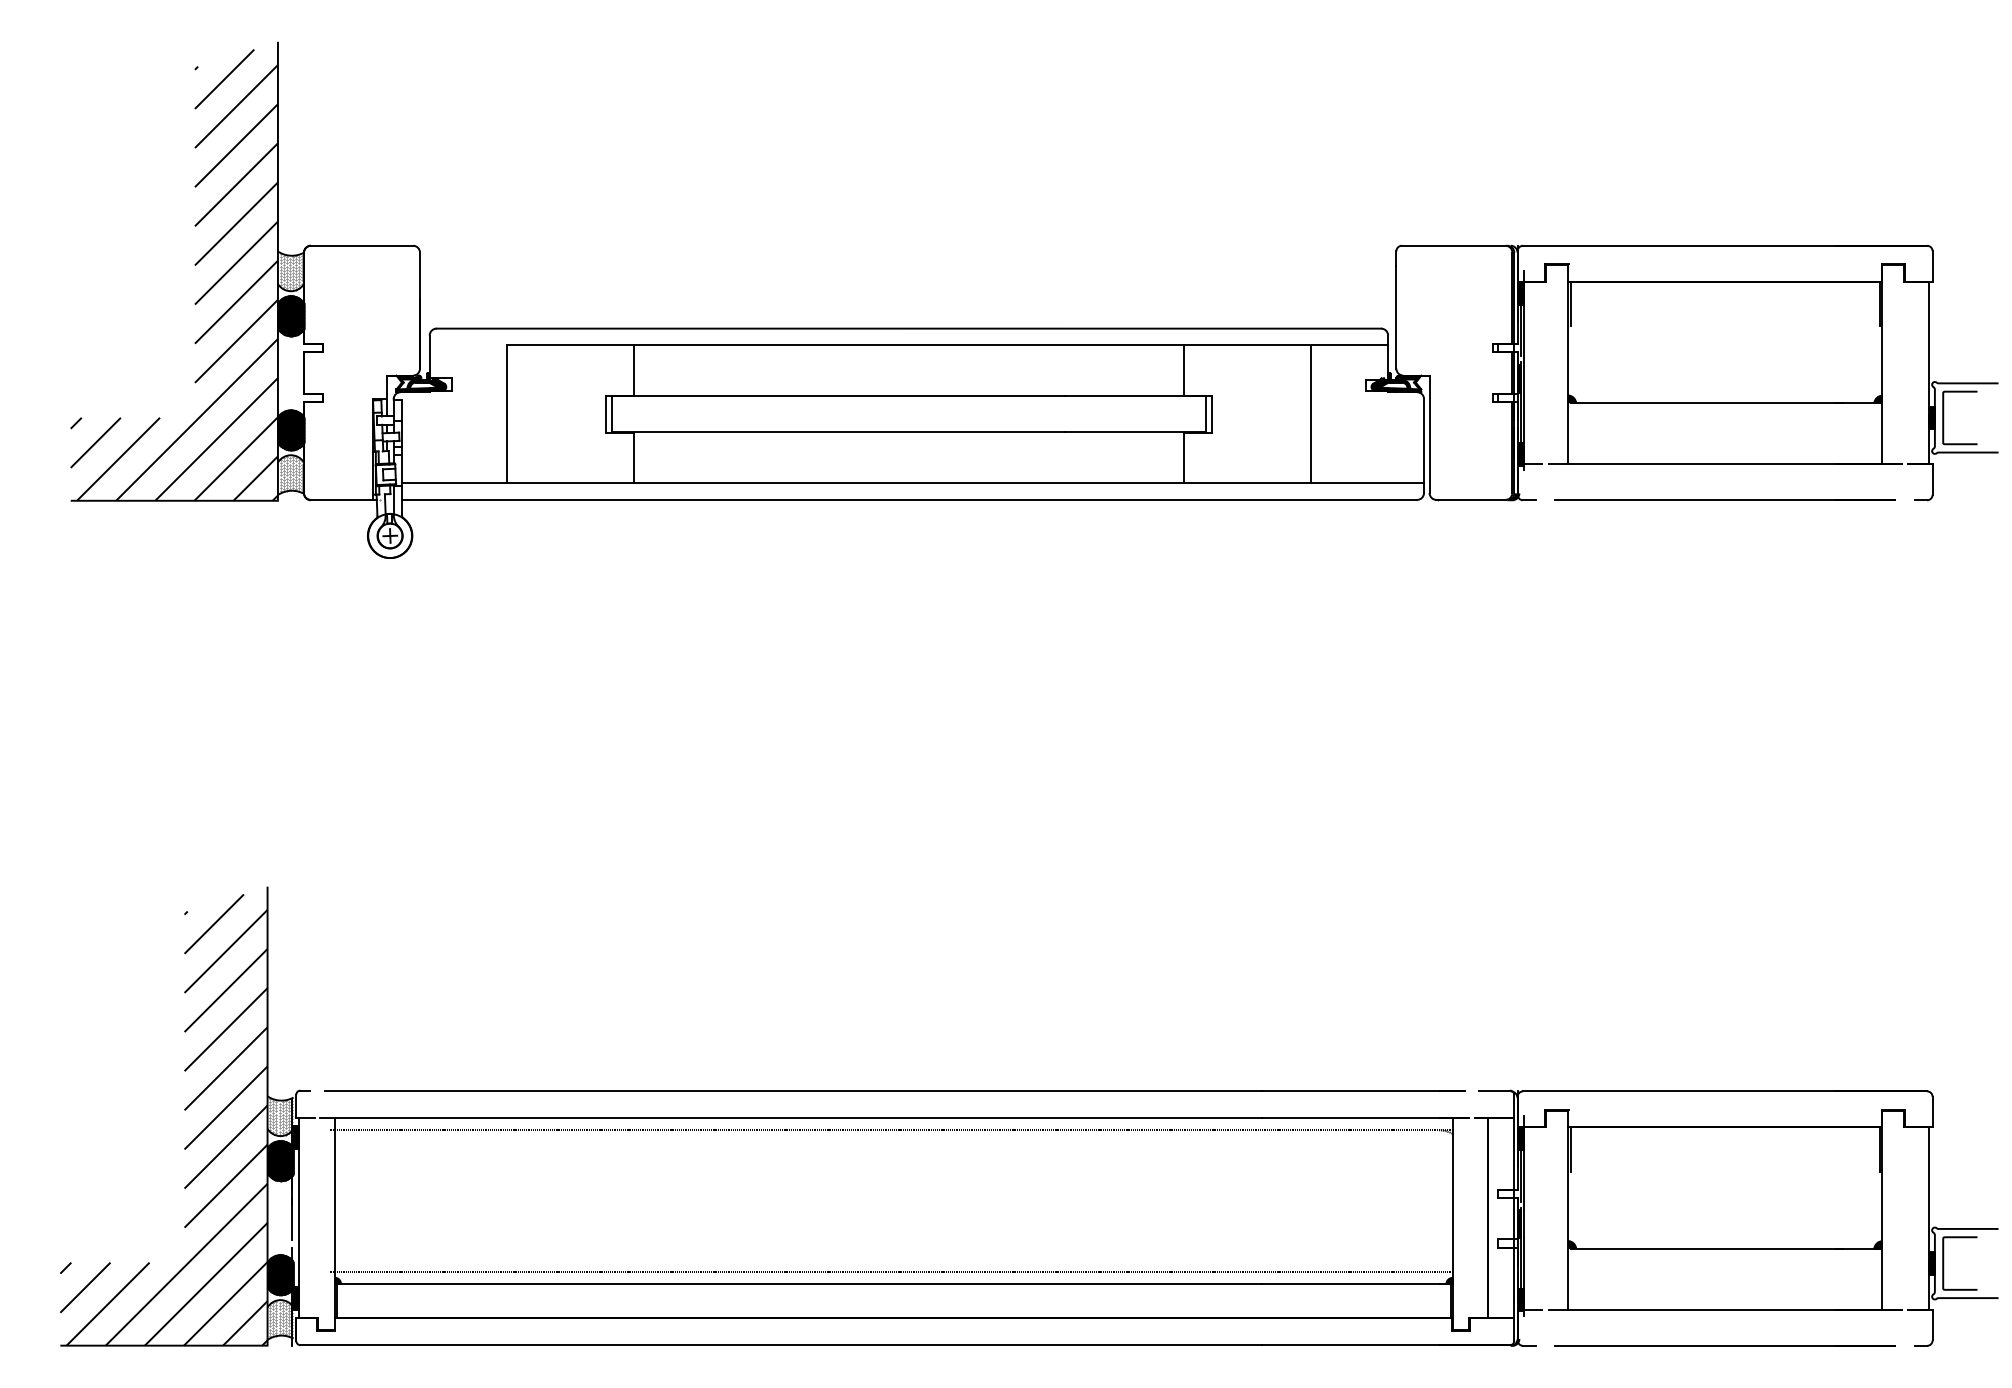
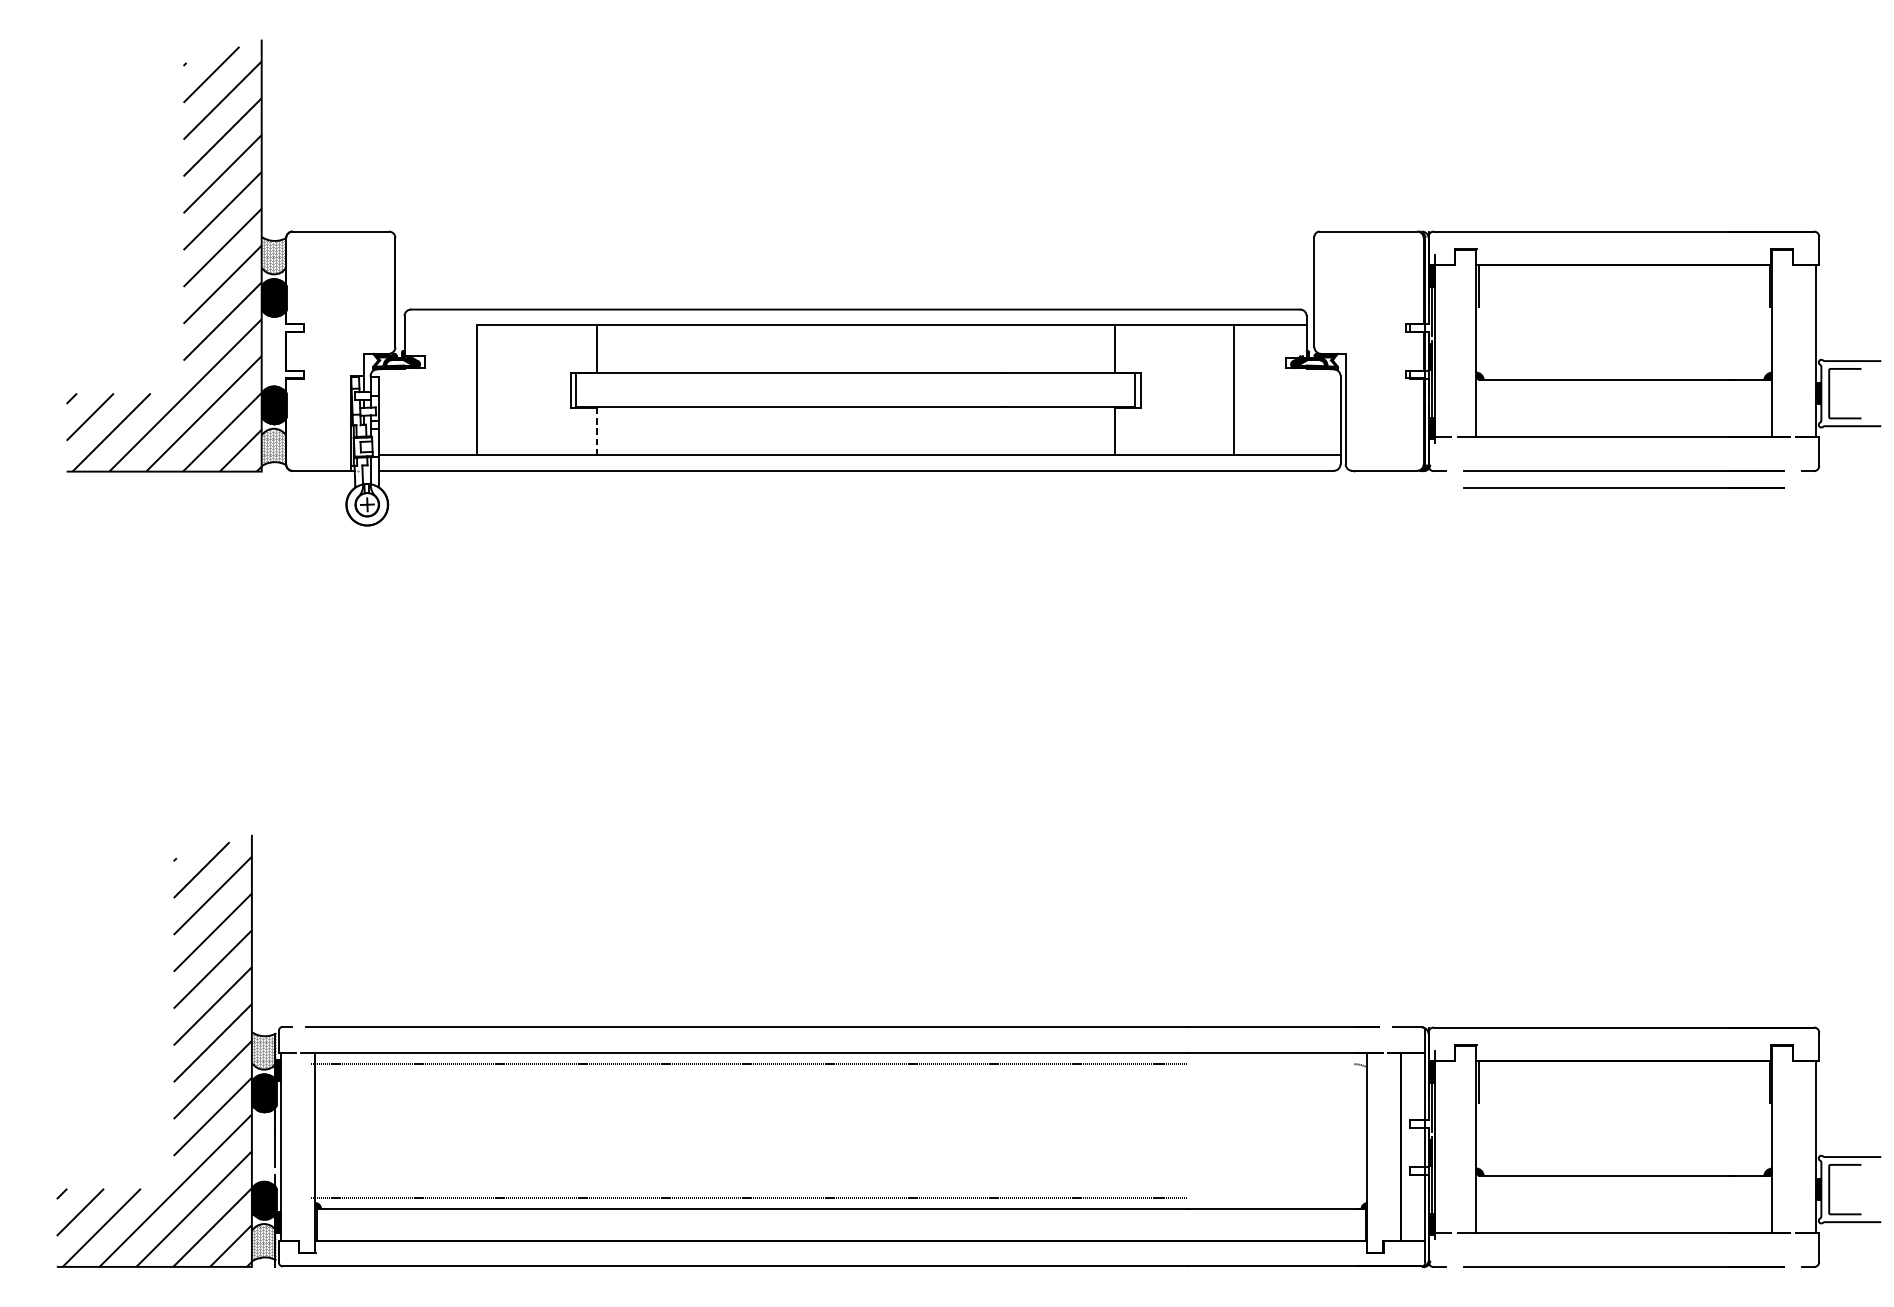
line: (634, 458) -> (597, 431), solid -> dashed
line: (1724, 517) -> (1623, 487), added
line: (1357, 1129) -> (1277, 1063), removed
line: (1357, 1272) -> (1277, 1198), removed

